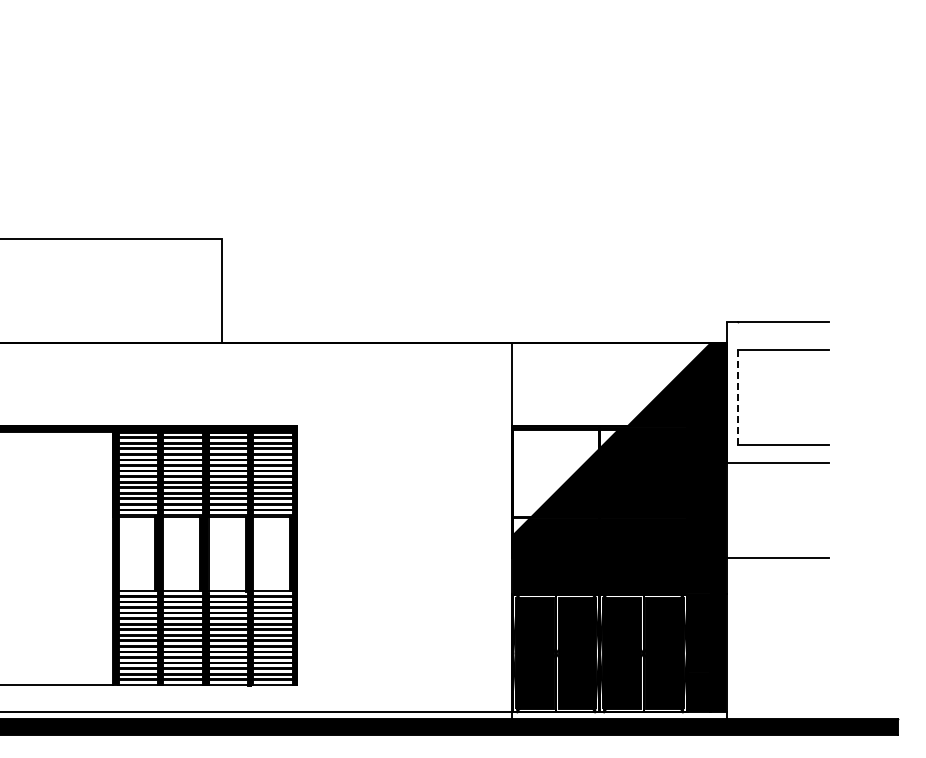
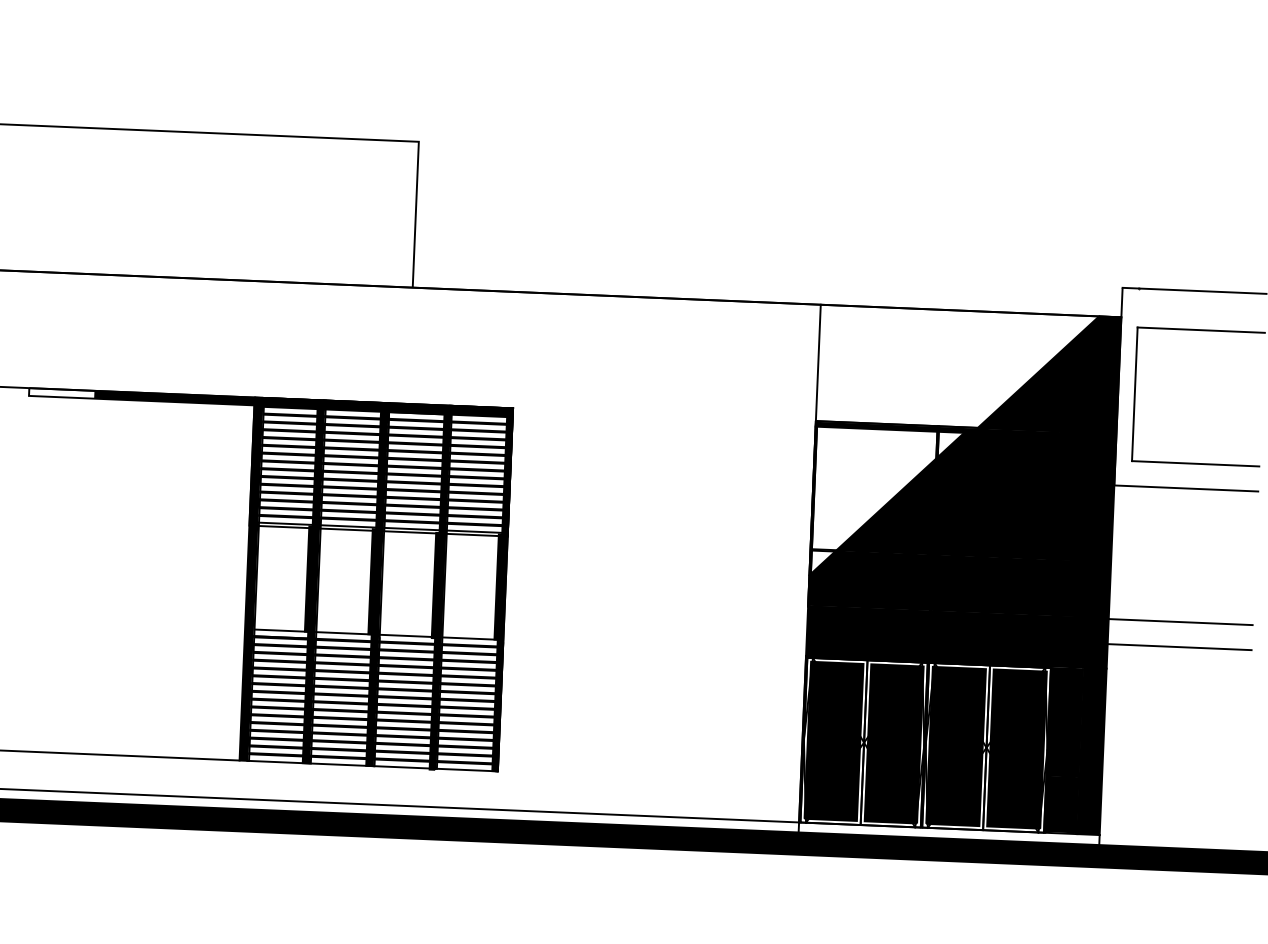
line: (738, 397) -> (1134, 394), dashed -> solid
line: (777, 576) -> (1179, 647), added

